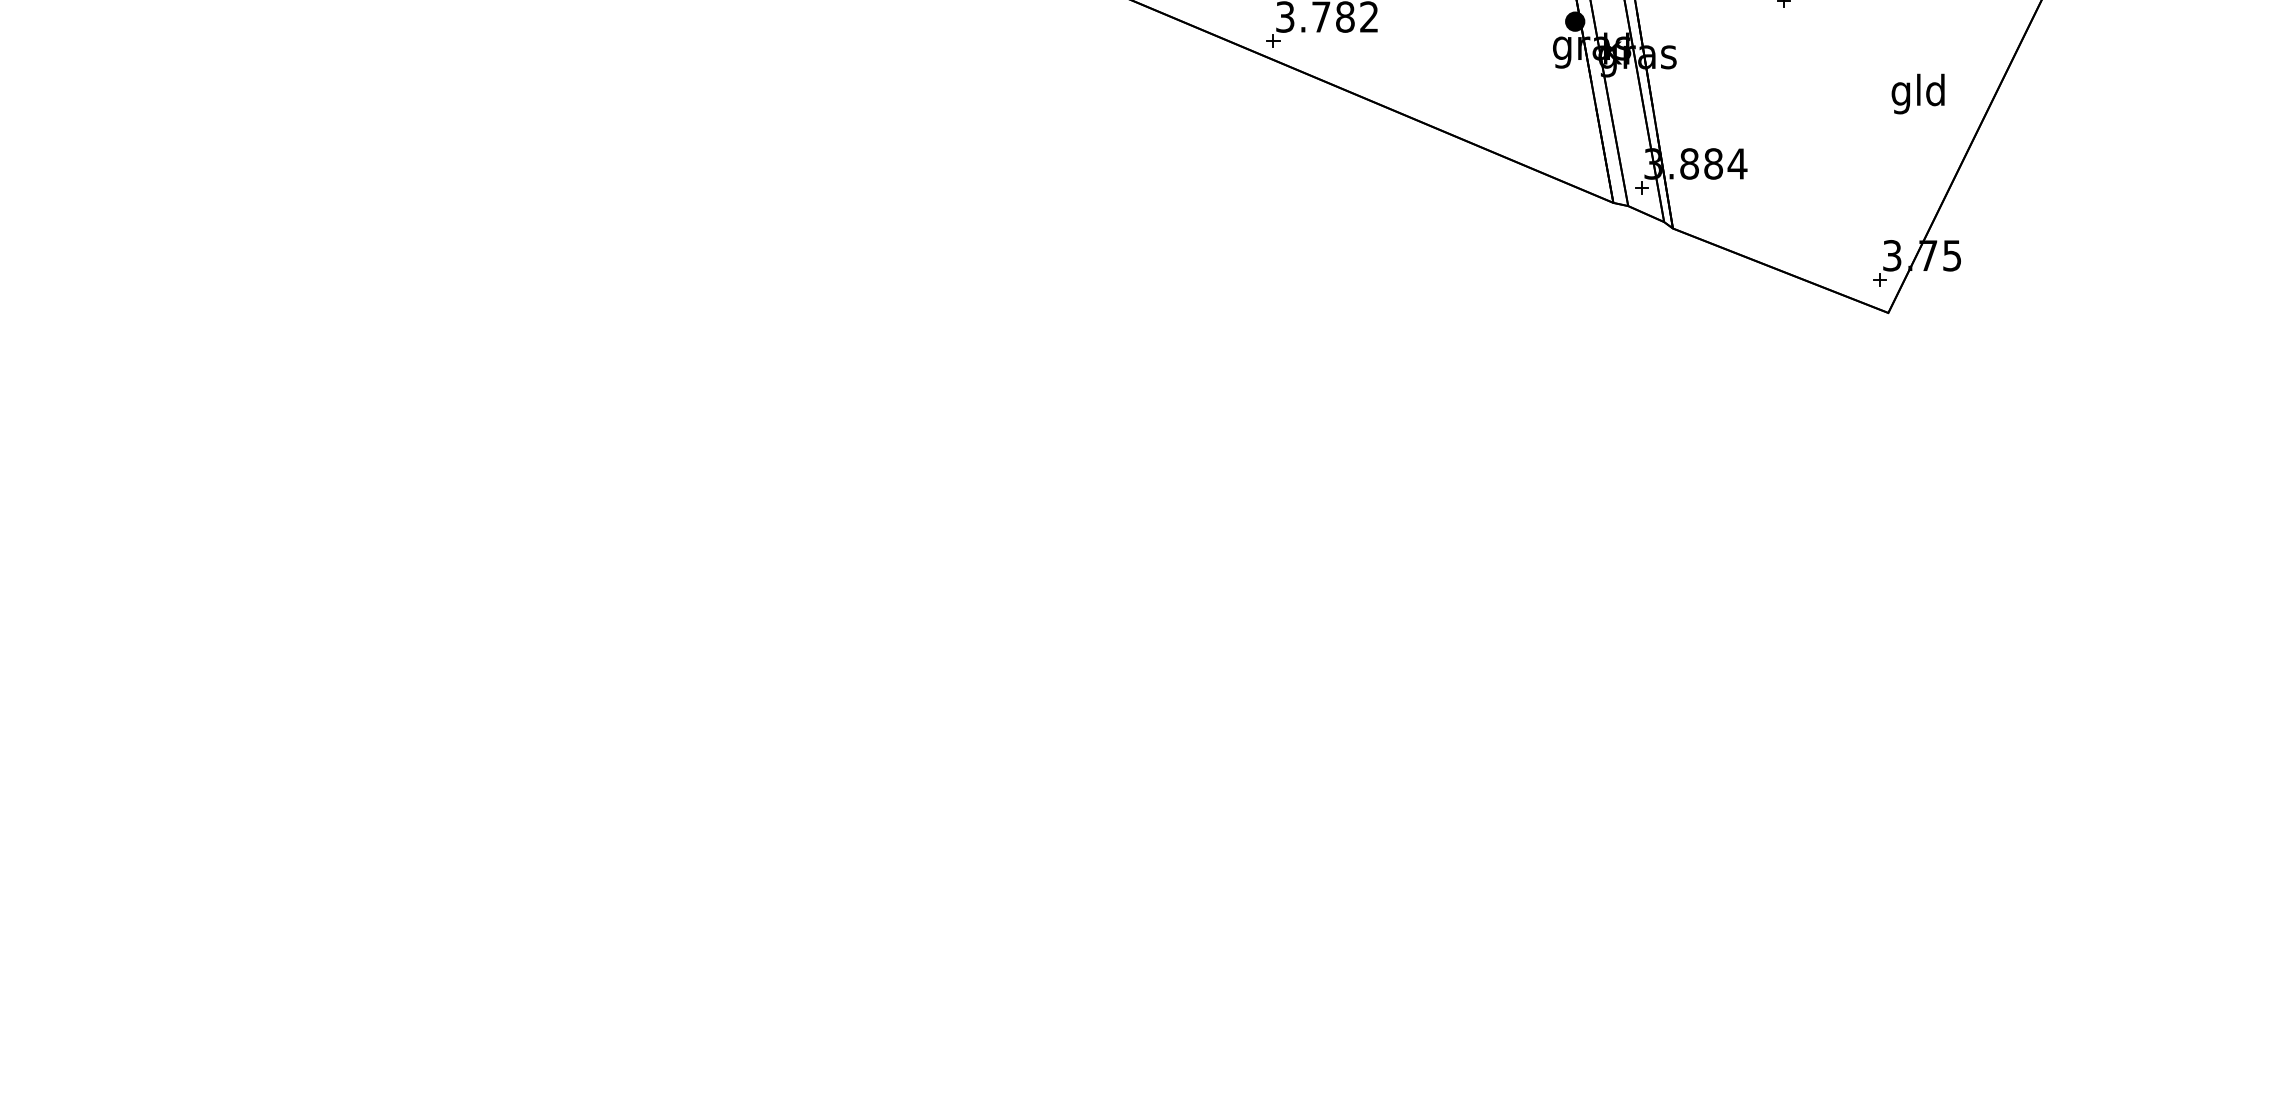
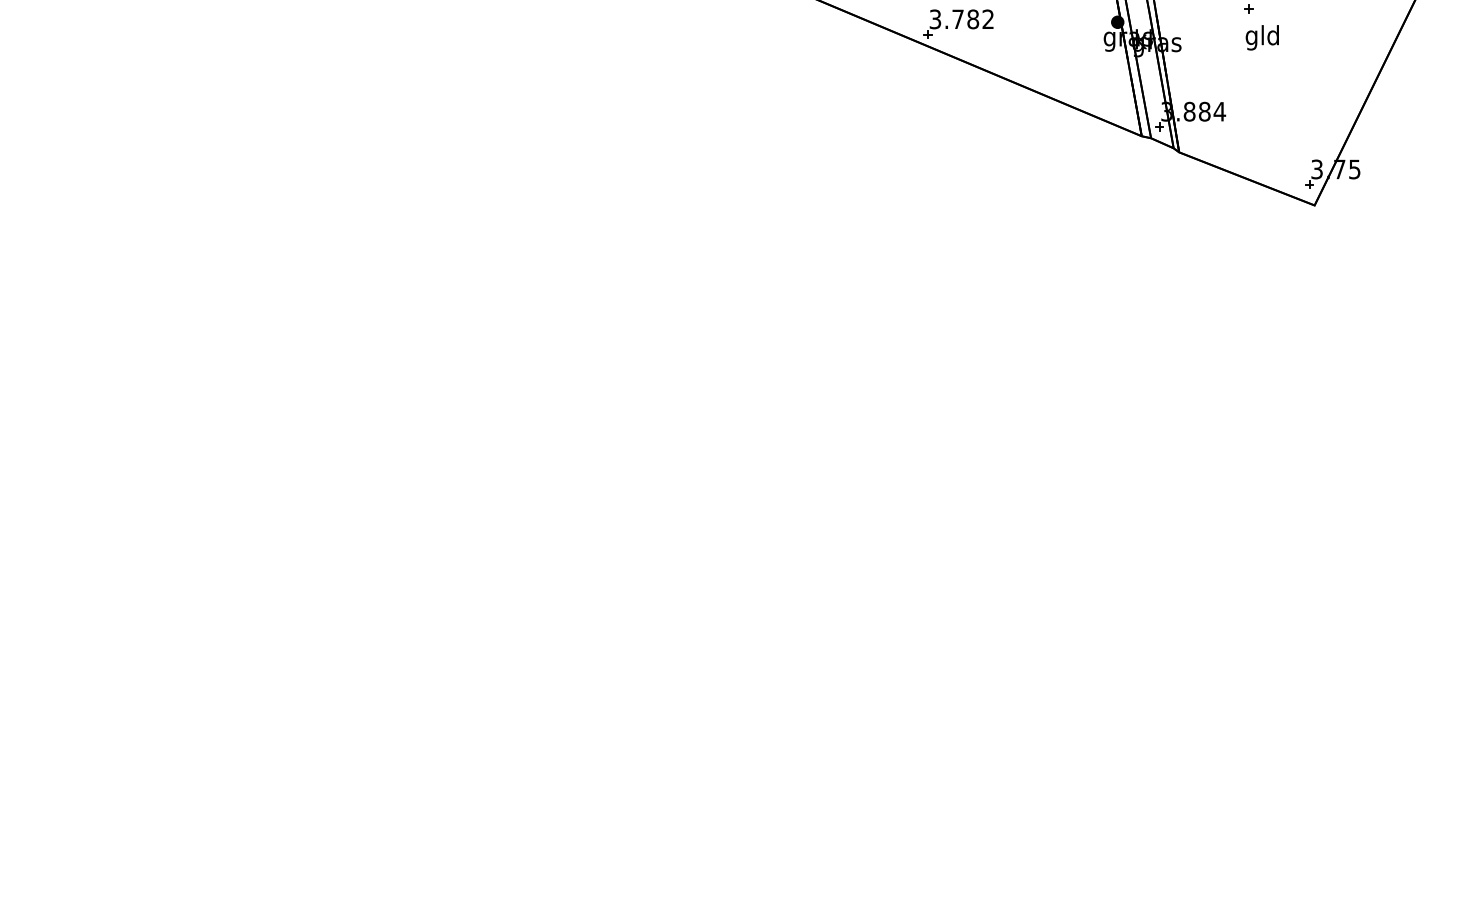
text: (1916, 93) -> (1261, 37), moved

